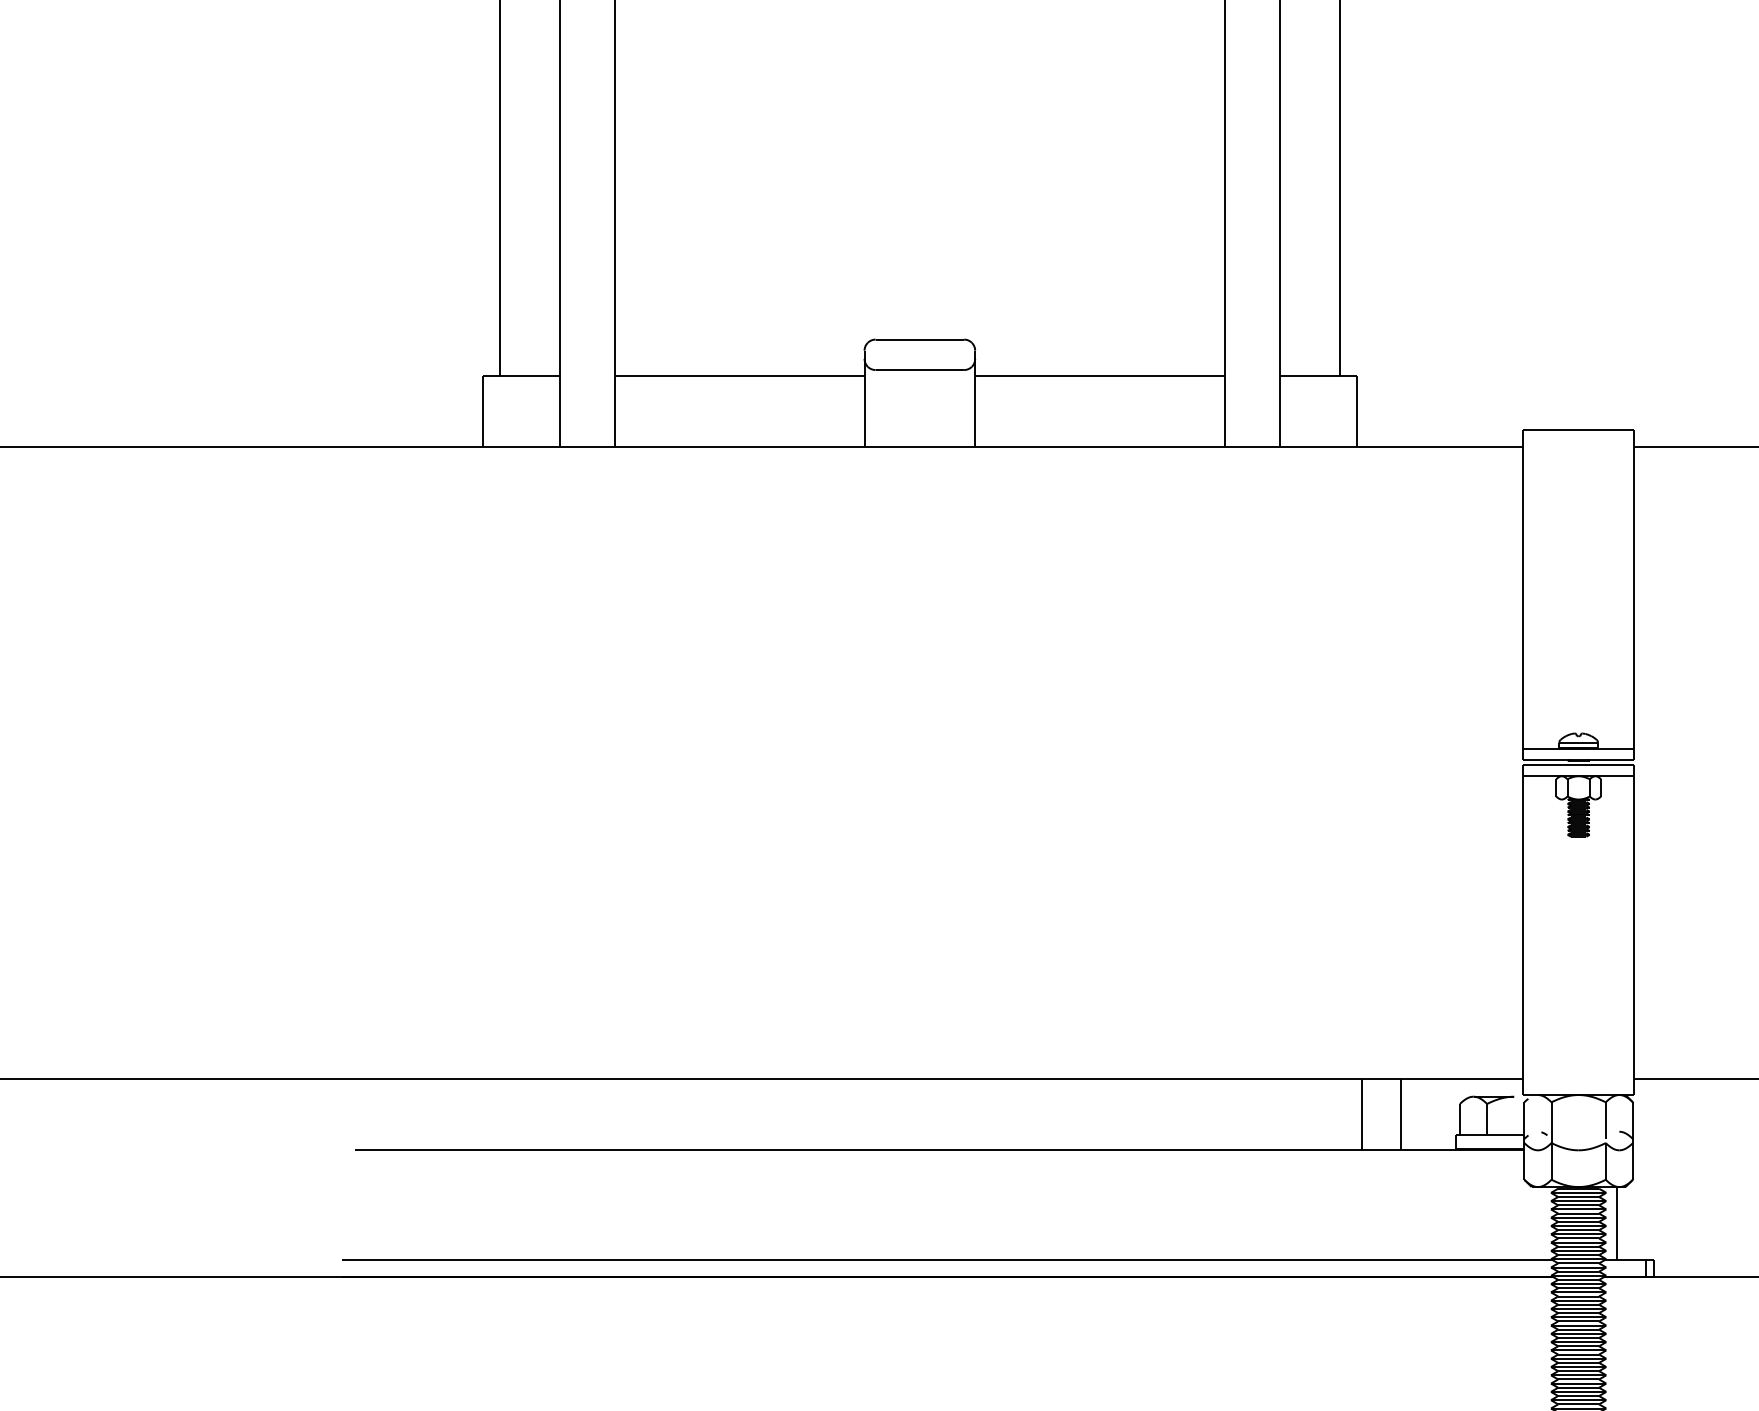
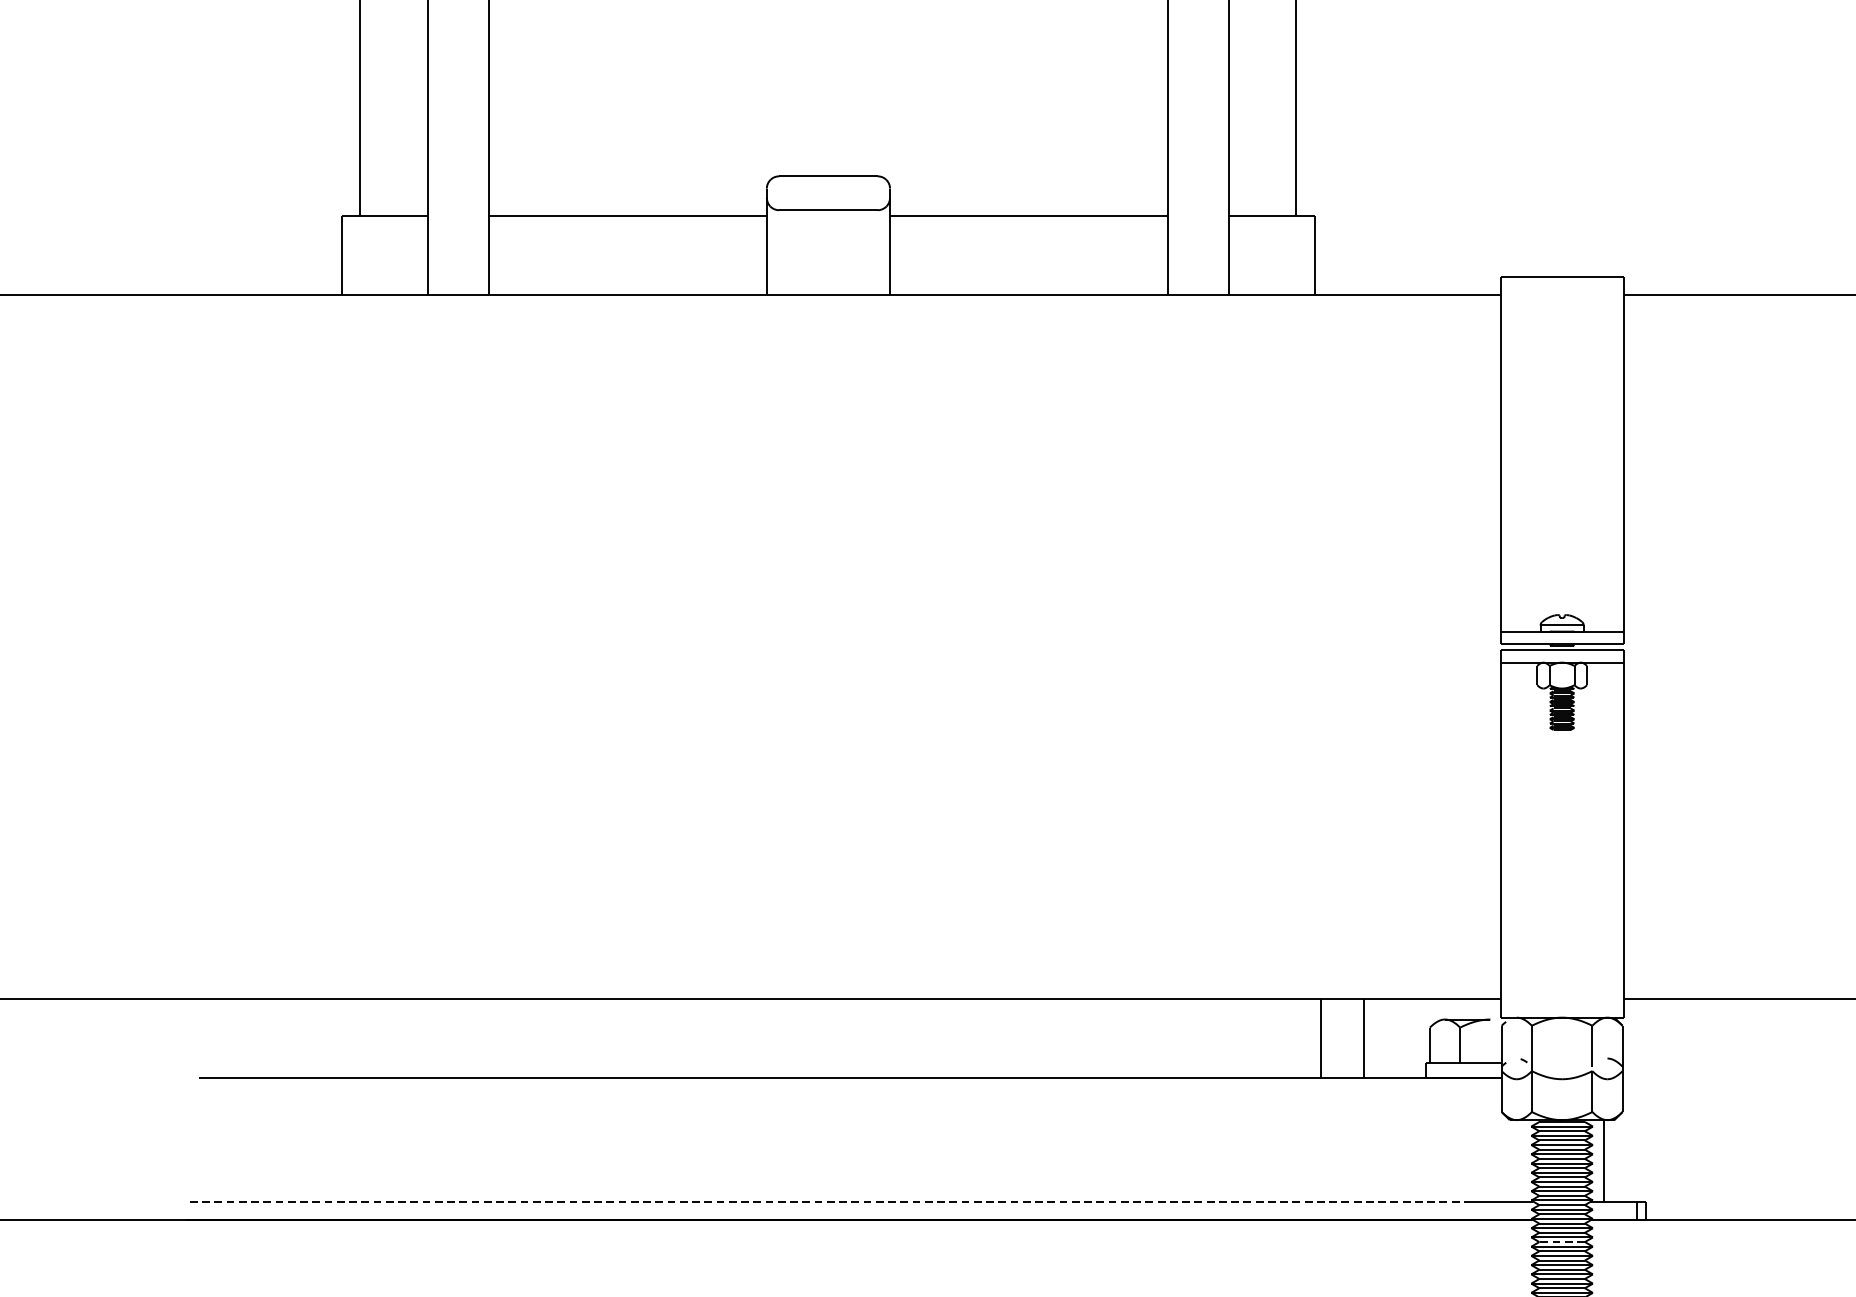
line: (919, 1260) -> (828, 1201), solid -> dashed
line: (1578, 1296) -> (1561, 1242), solid -> dashed

